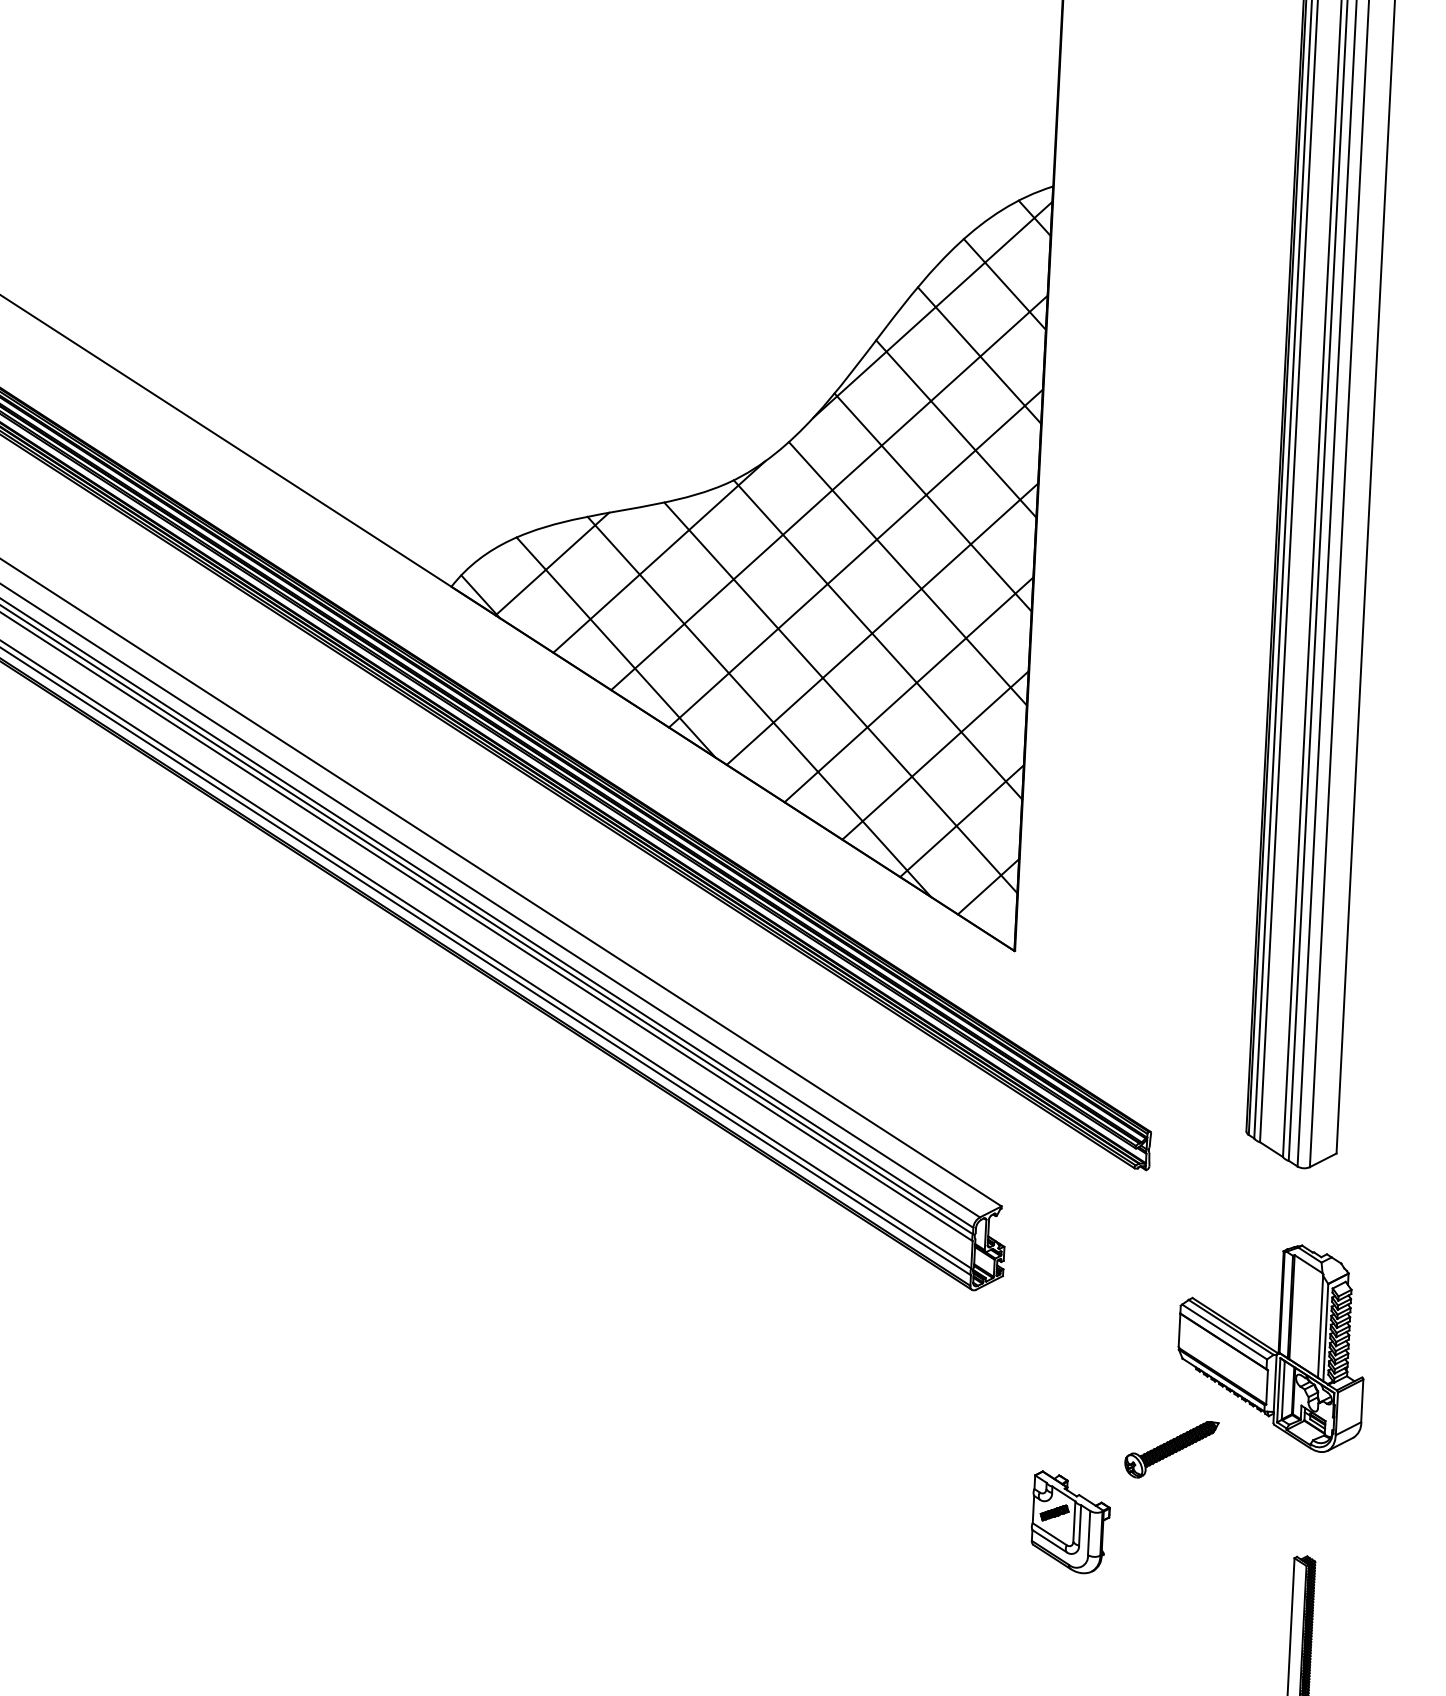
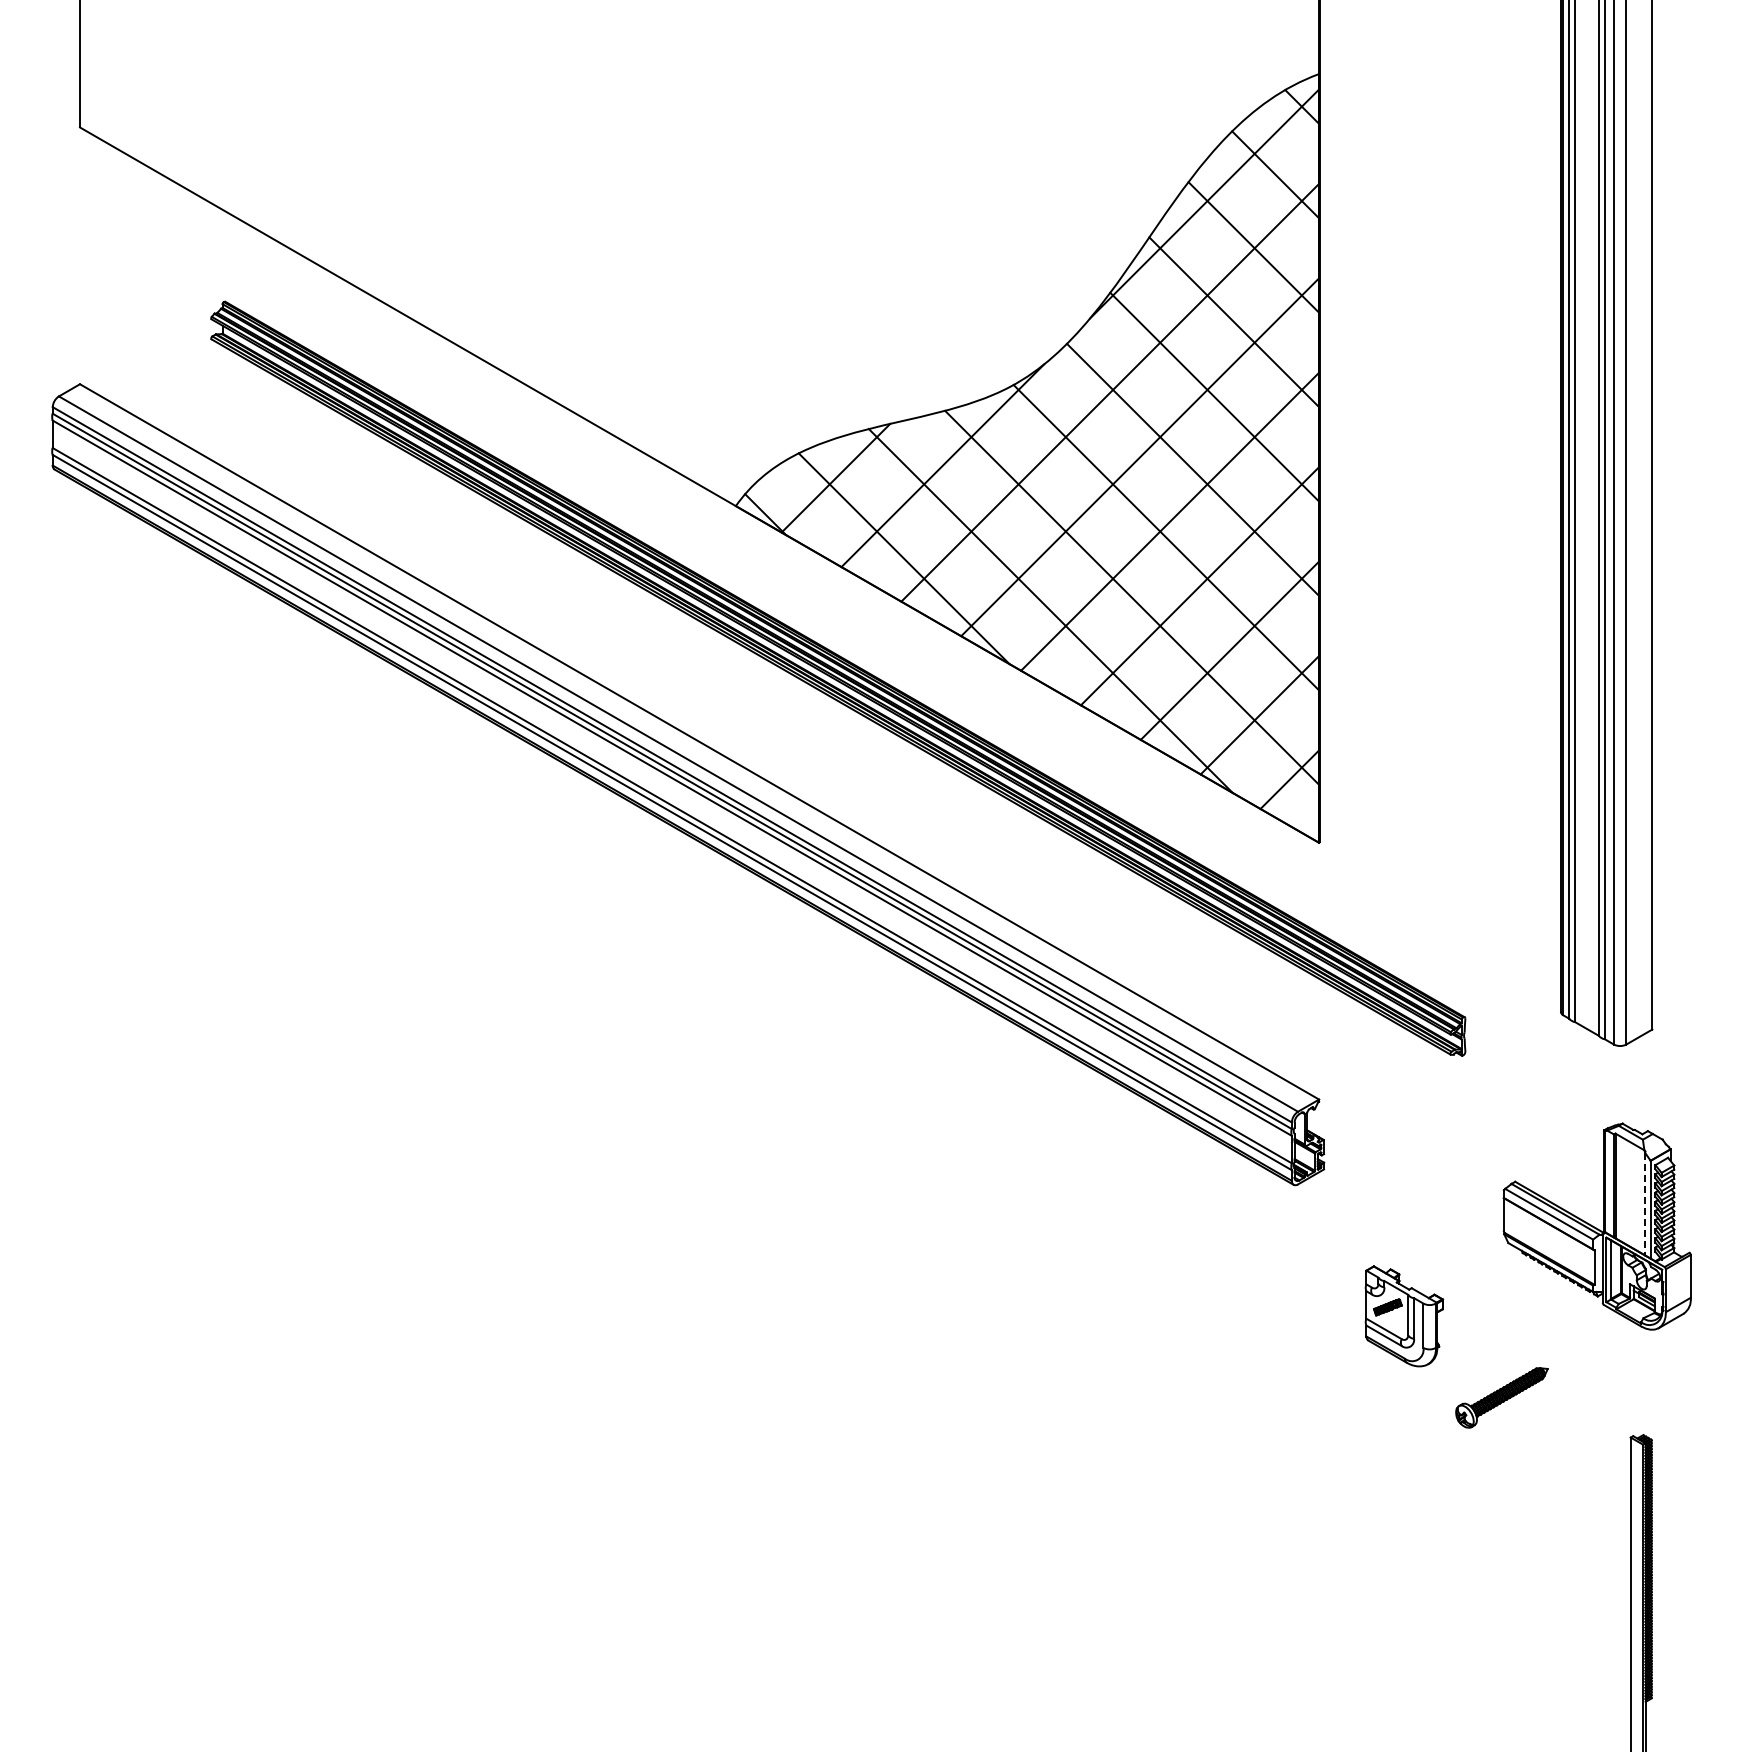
line: (1320, 1327) -> (1645, 1204), solid -> dashed
part: (1171, 1449) -> (1501, 1397), moved
part: (1070, 1522) -> (1404, 1316), moved

